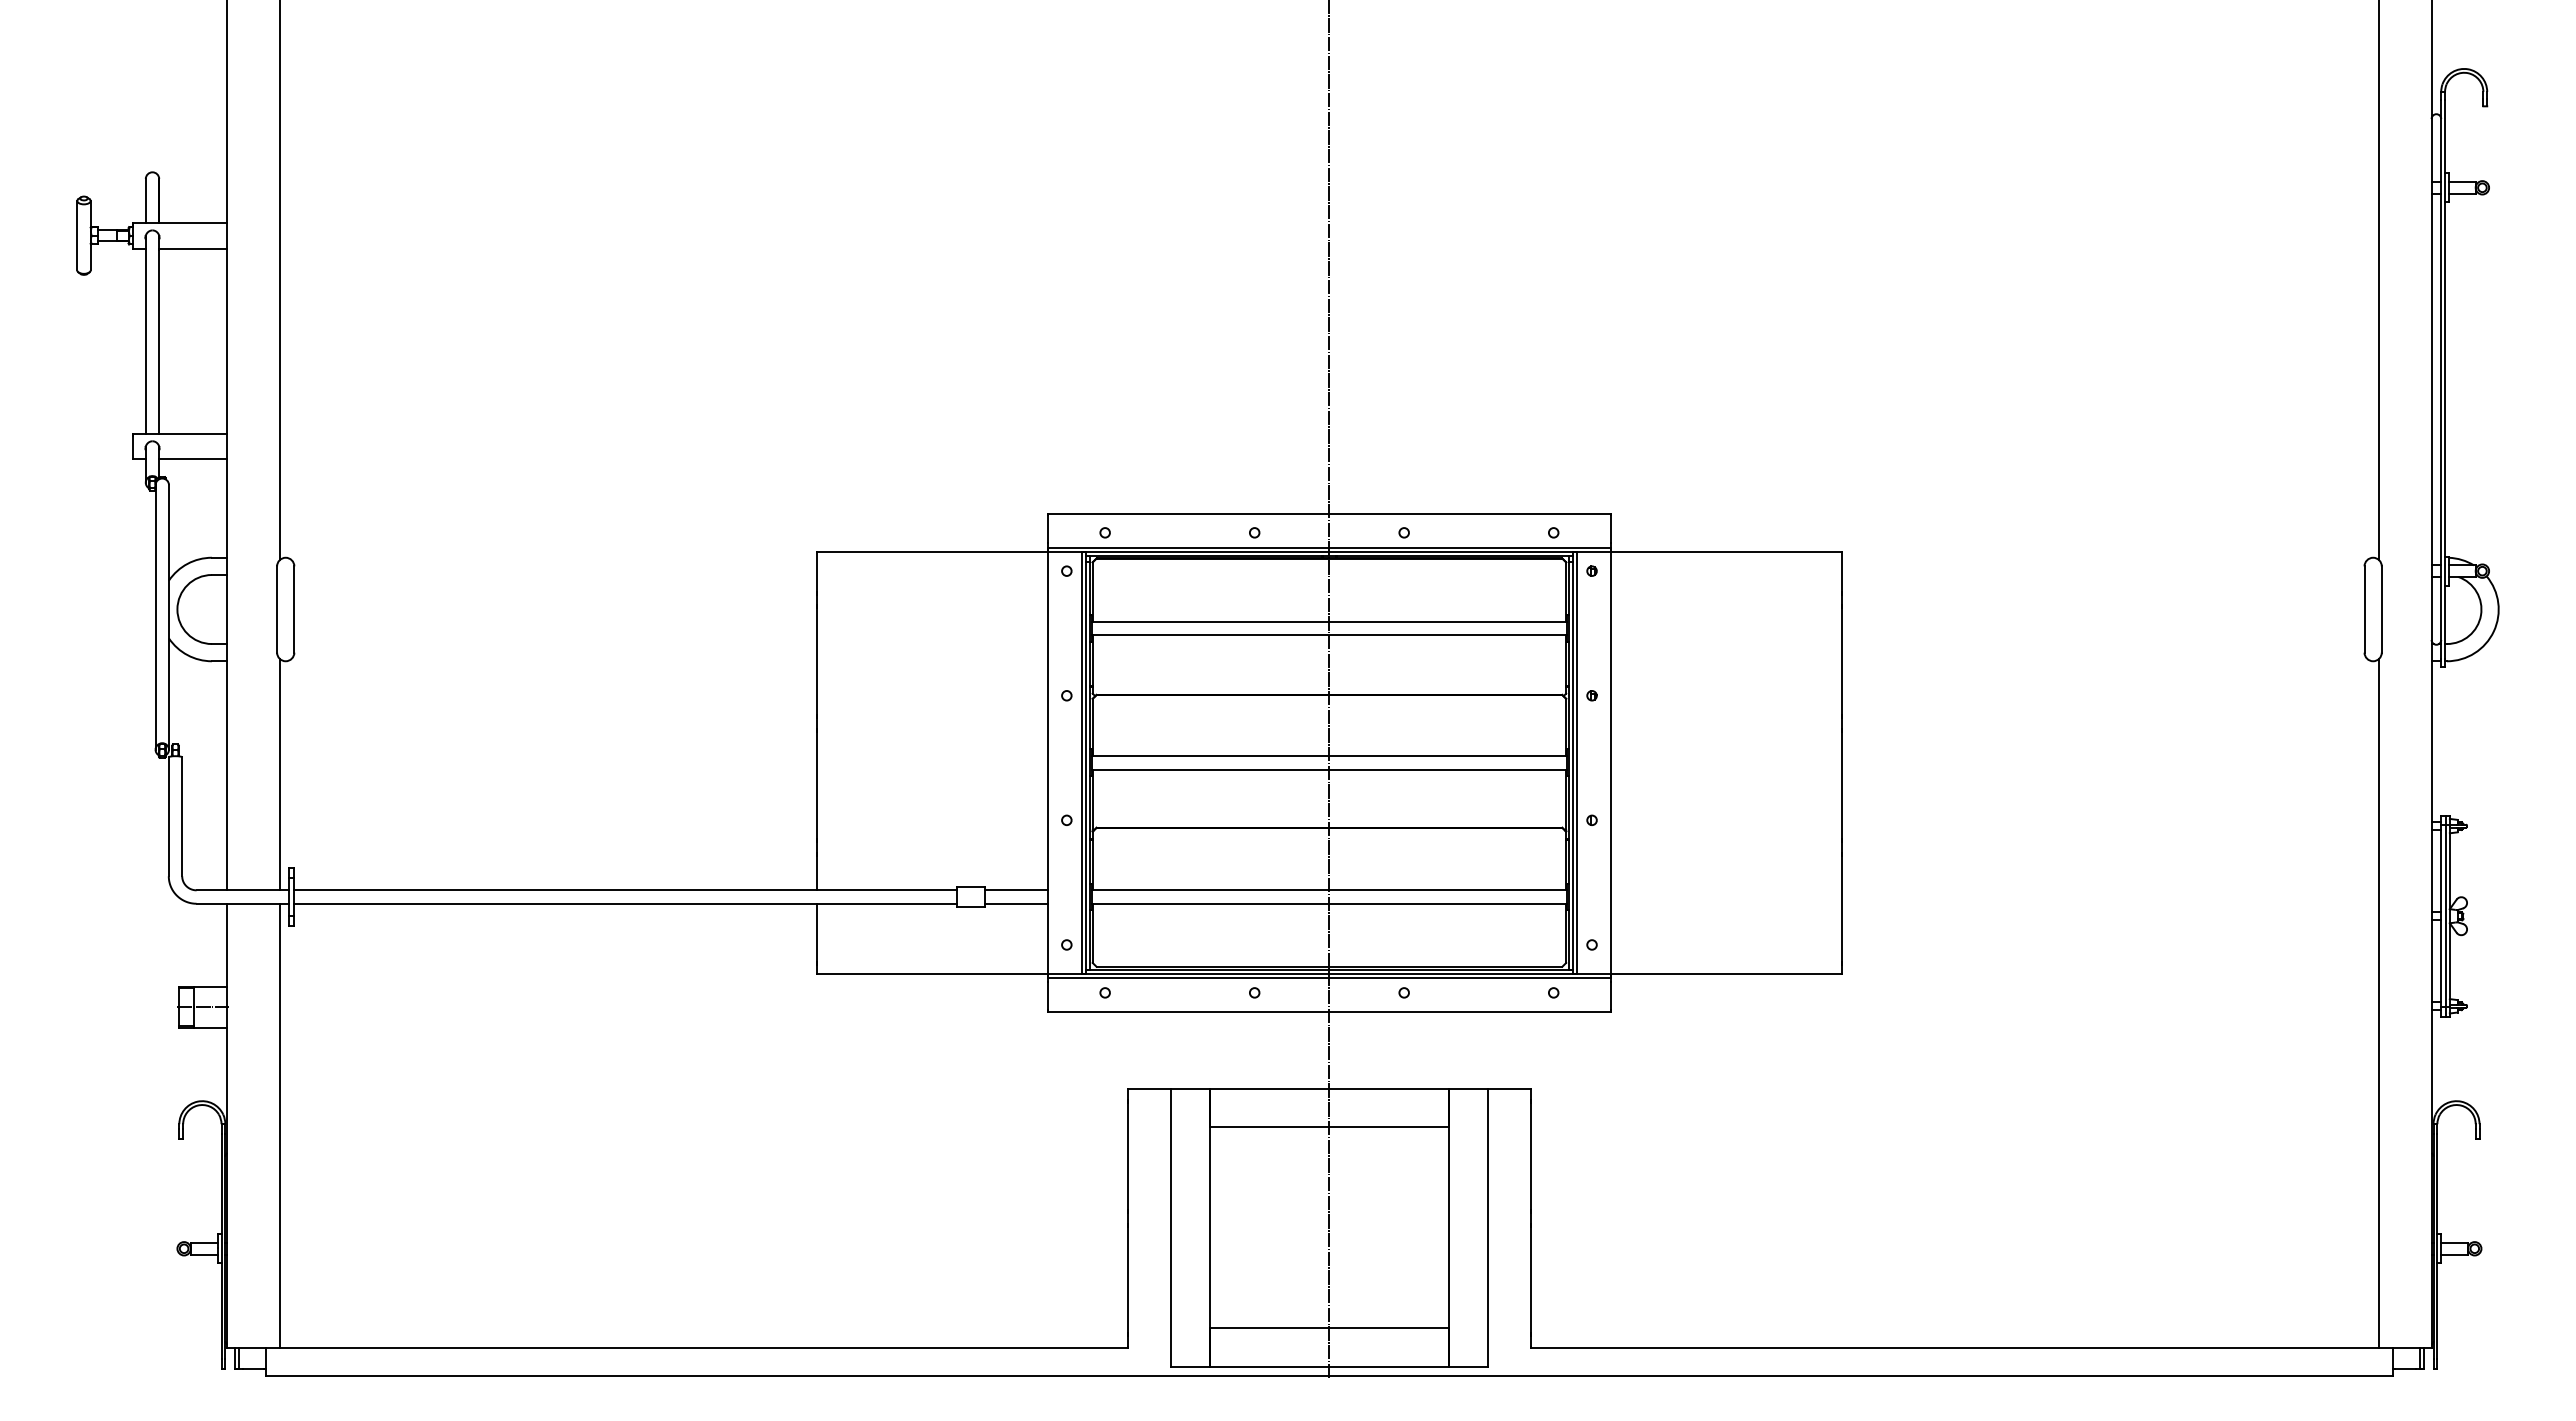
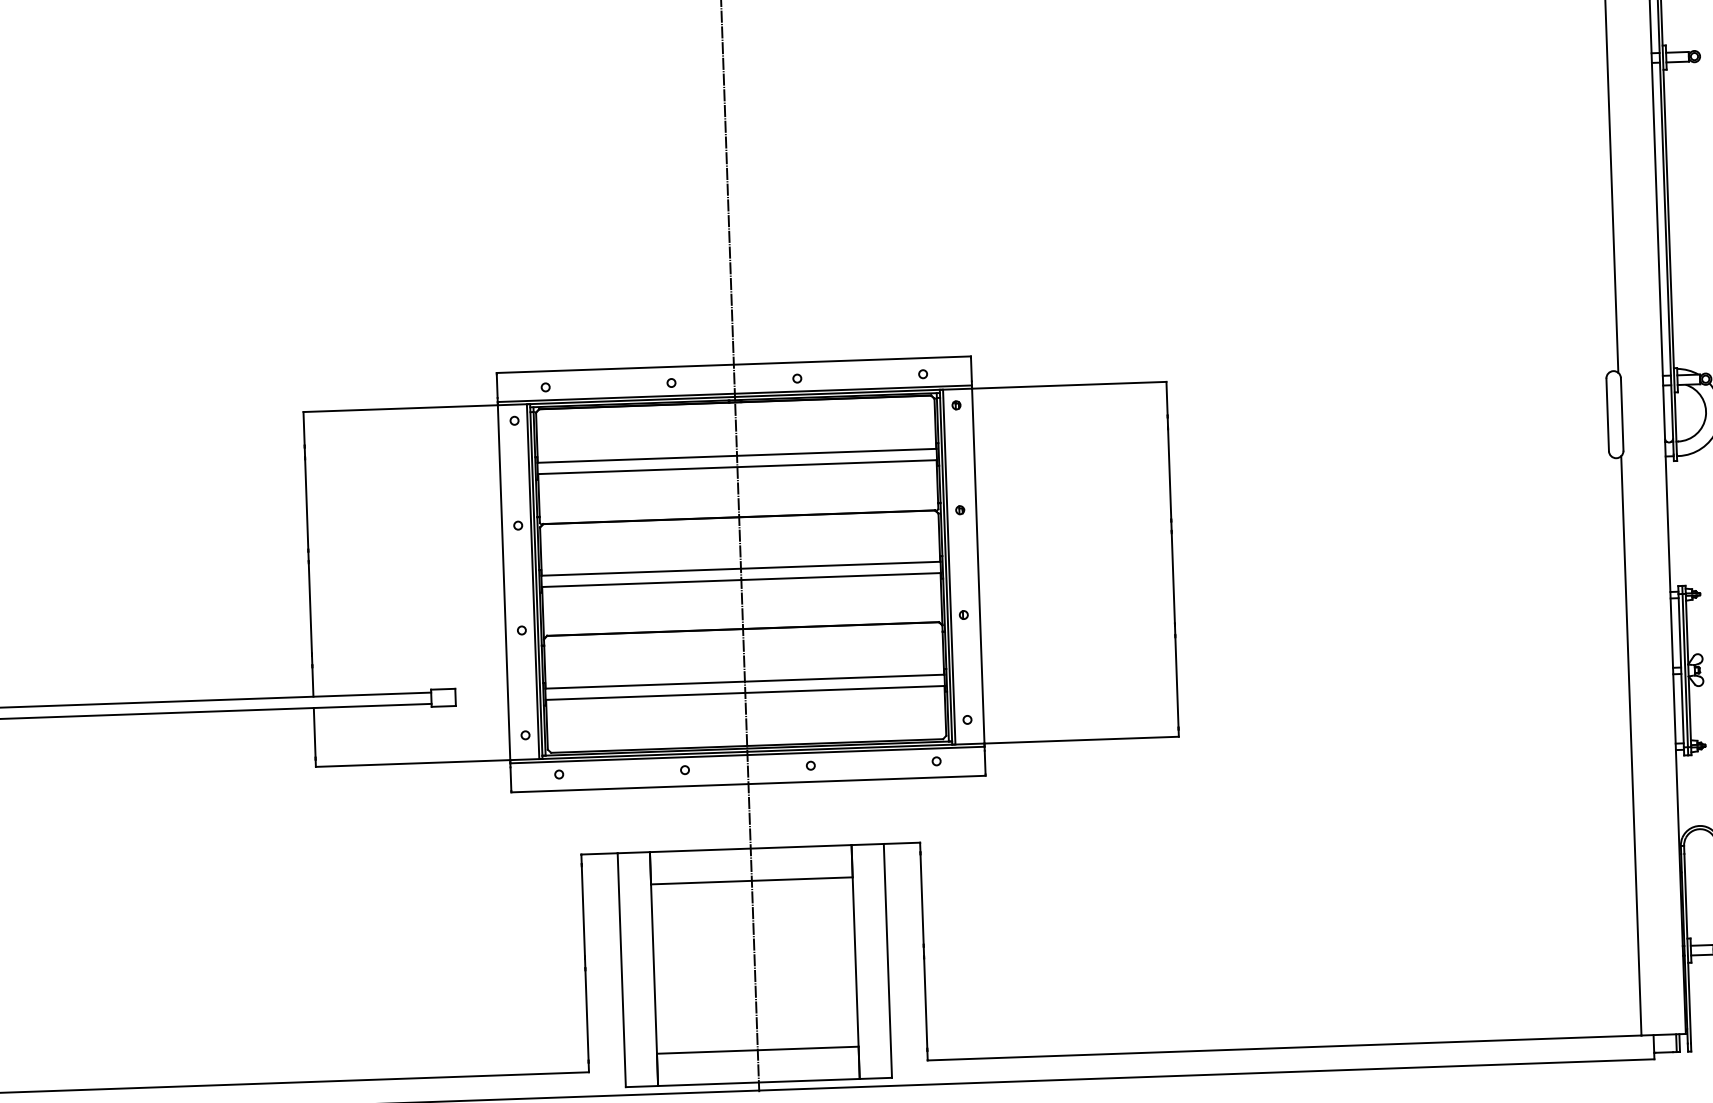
line: (1016, 890) -> (481, 690), removed
line: (1016, 903) -> (481, 701), removed

